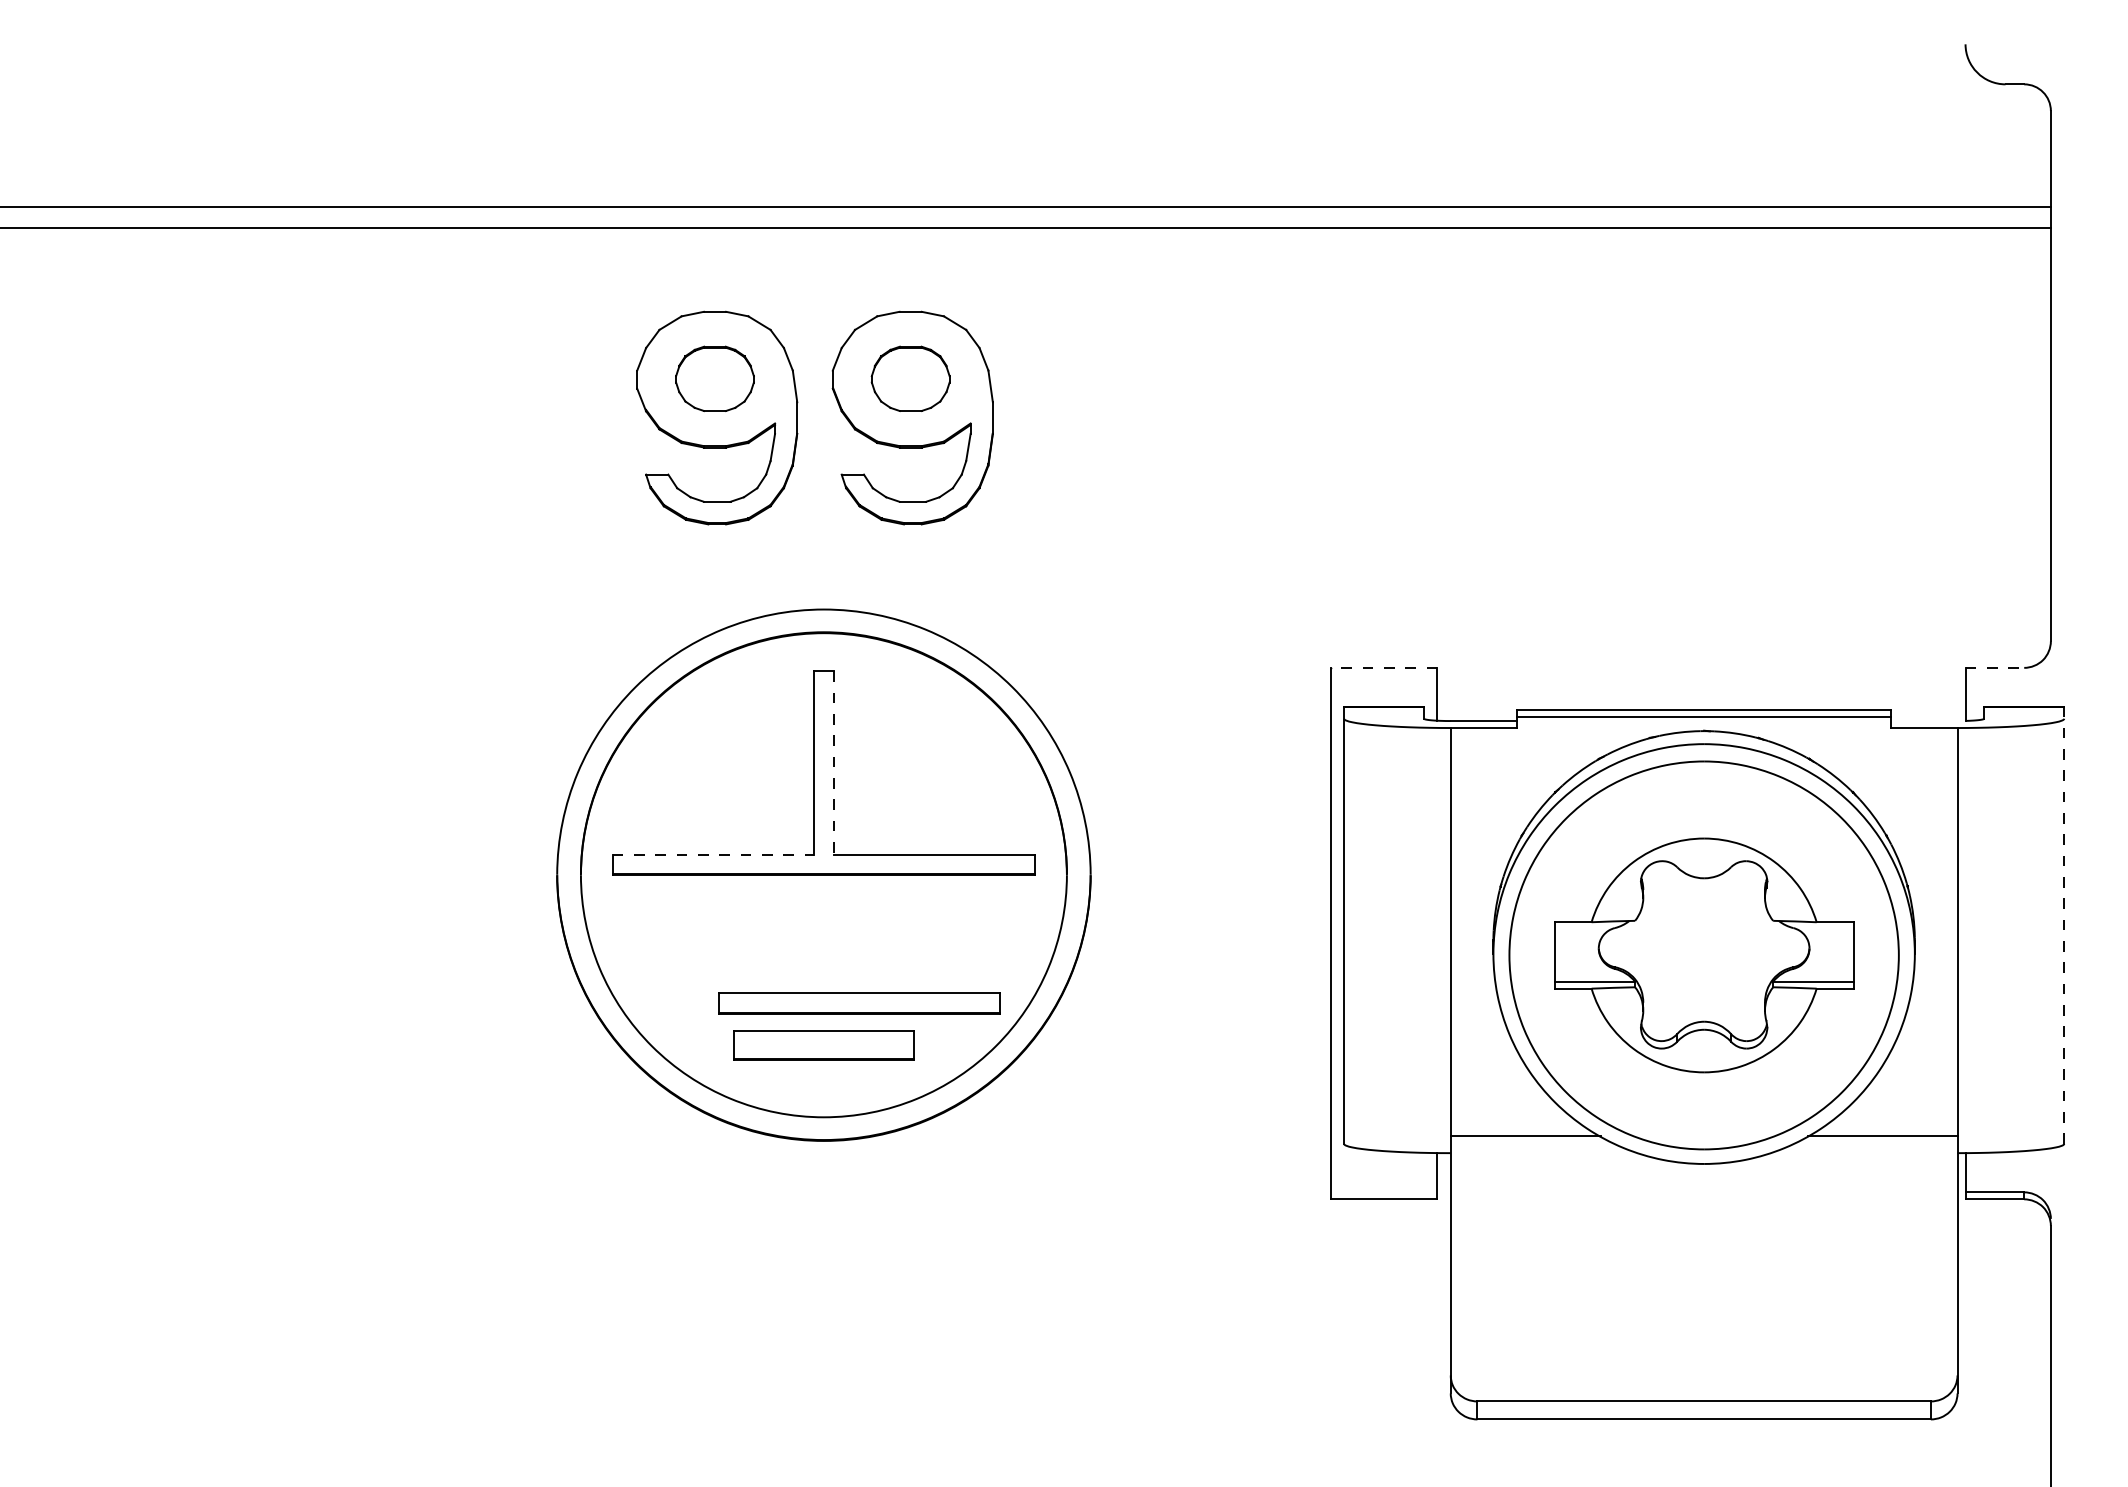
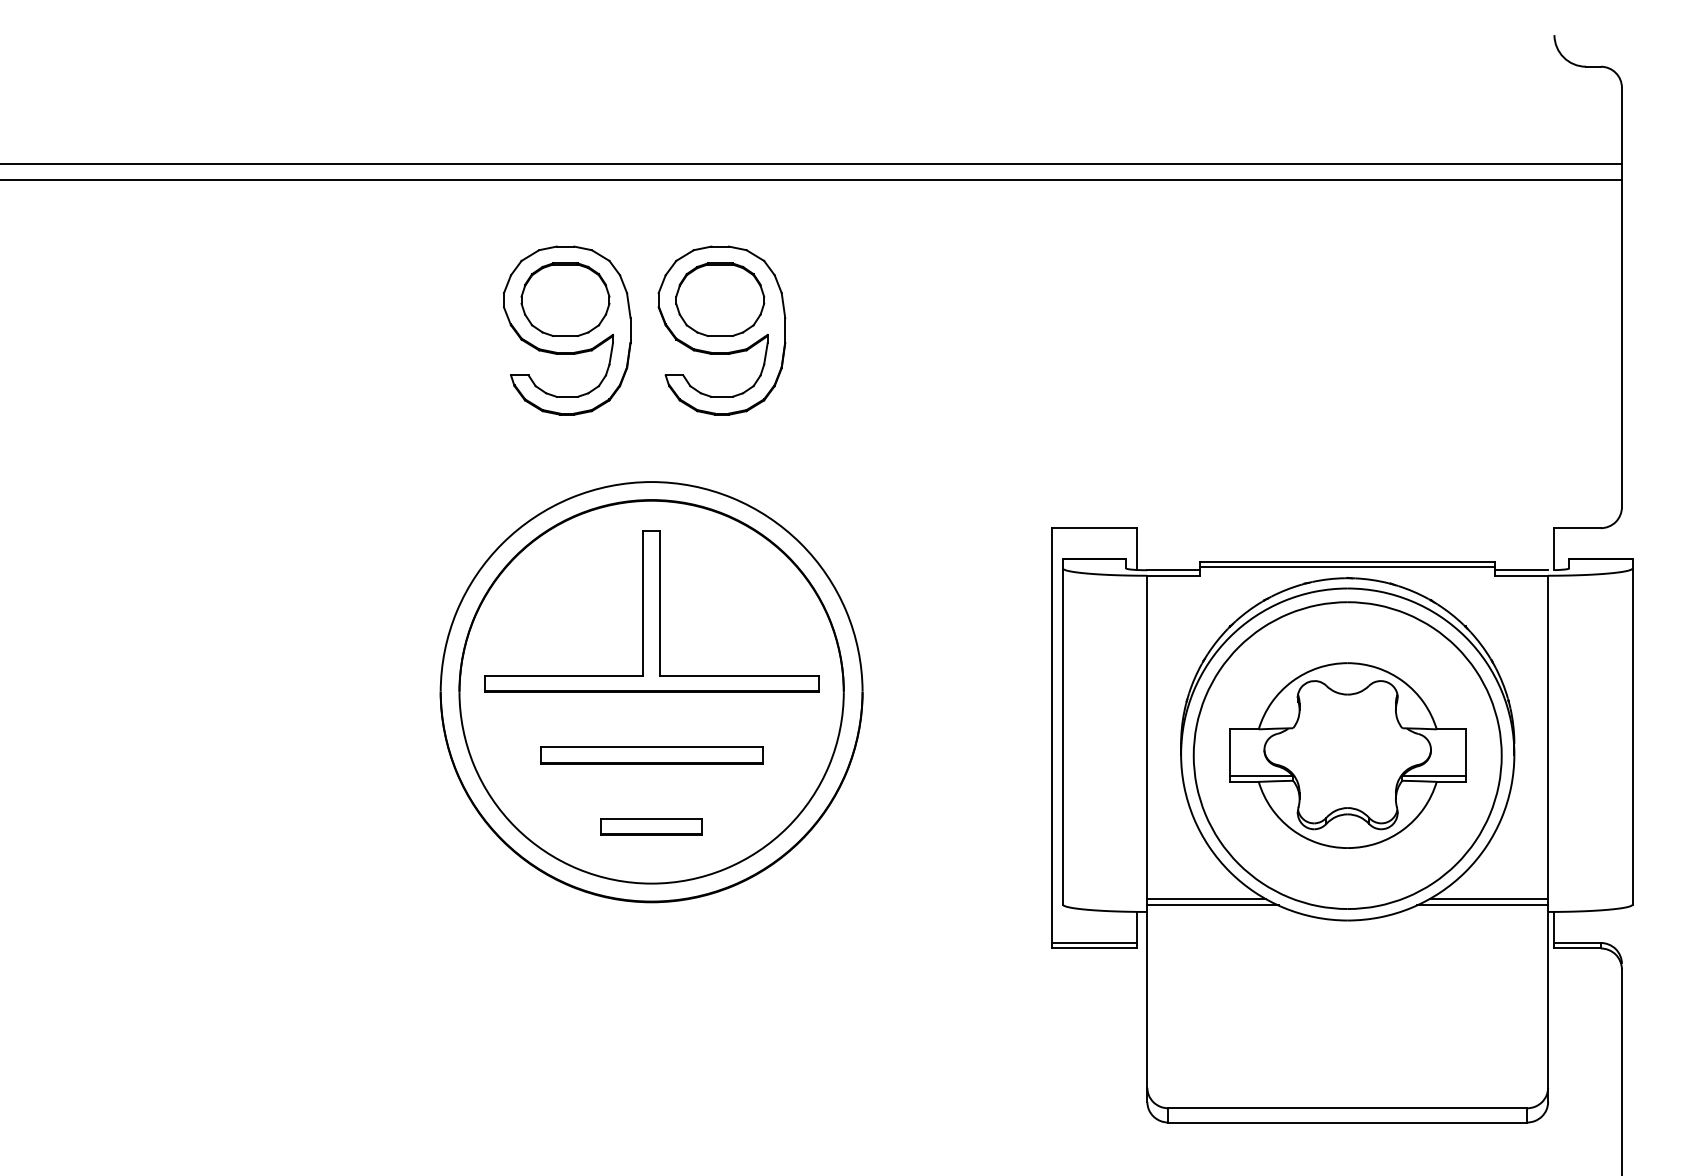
part: (714, 378) -> (565, 299), size x1.43
part: (910, 378) -> (720, 299), size x1.43
line: (1383, 668) -> (1094, 528), dashed -> solid
line: (1995, 668) -> (1578, 528), dashed -> solid
line: (1923, 721) -> (1521, 570), added
line: (833, 763) -> (659, 603), dashed -> solid
line: (713, 854) -> (564, 675), dashed -> solid
line: (2064, 924) -> (1632, 731), dashed -> solid
part: (859, 1003) -> (651, 755), moved
part: (823, 1045) -> (651, 826), size x0.71
line: (1533, 1144) -> (1212, 905), added
line: (1874, 1144) -> (1482, 905), added
line: (1383, 1191) -> (1094, 942), added

